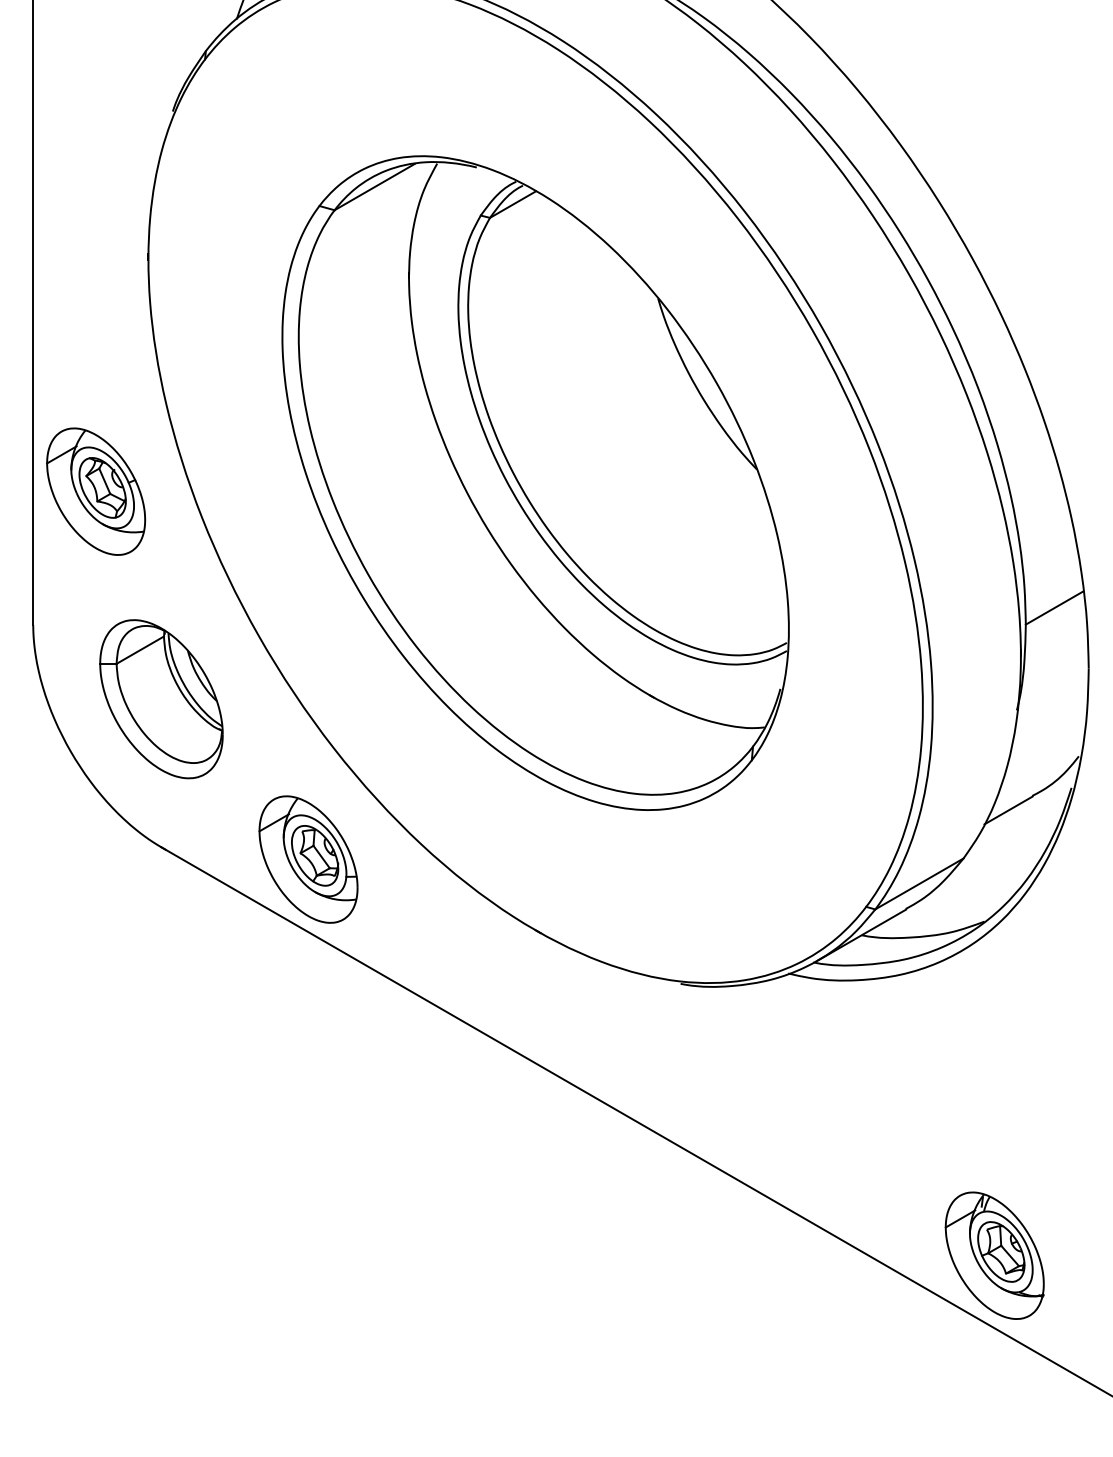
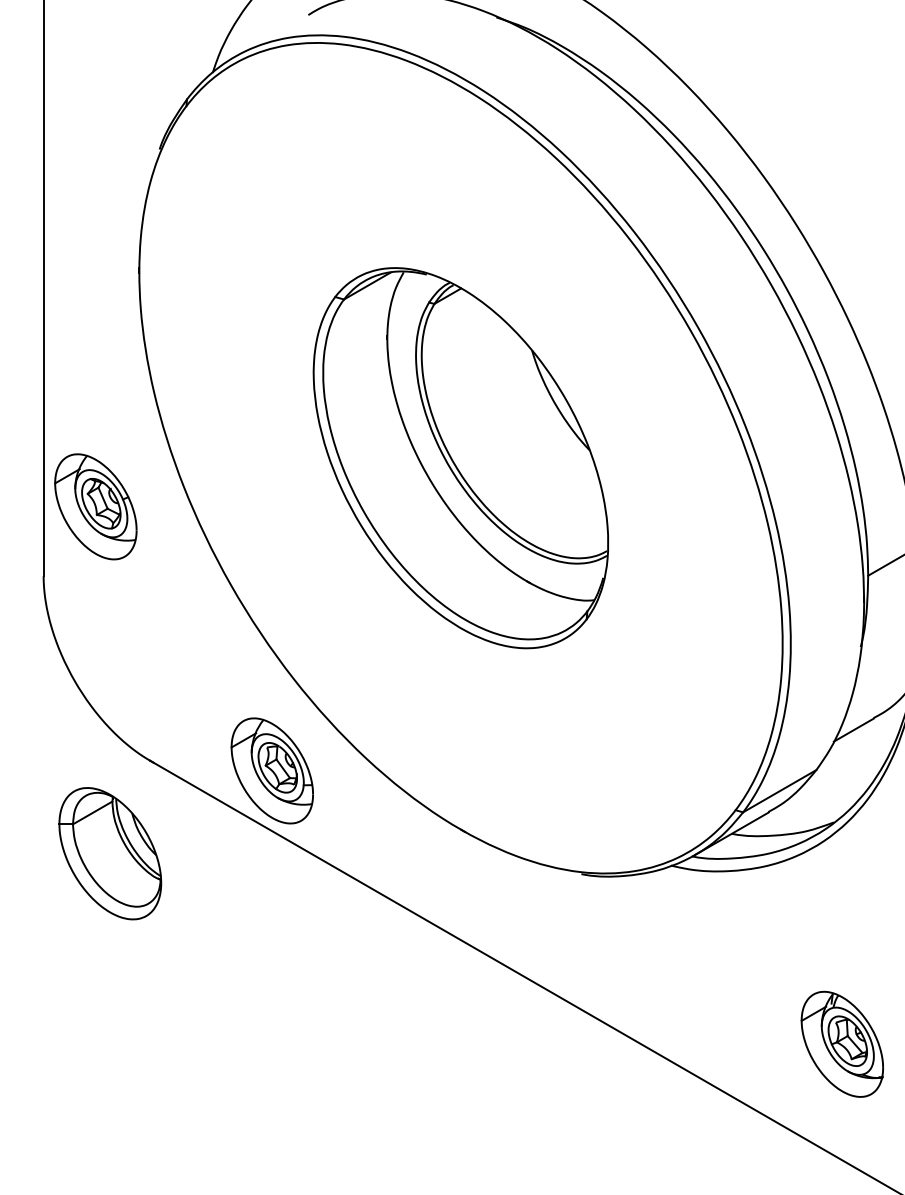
part: (535, 482) -> (460, 457), size x0.7
part: (96, 491) -> (96, 506), moved
part: (161, 699) -> (110, 853), moved
part: (994, 1255) -> (842, 1044), moved

